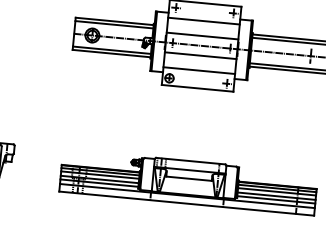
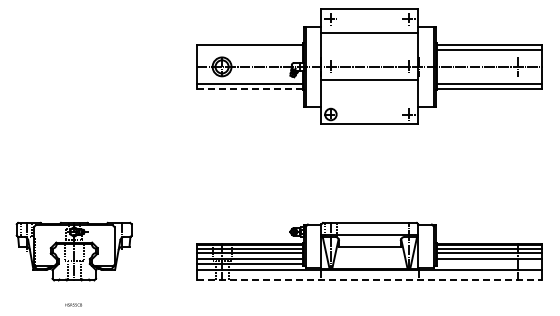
line: (113, 24) -> (249, 49), removed
line: (202, 35) -> (369, 53), removed
line: (111, 53) -> (250, 88), solid -> dashed
line: (198, 70) -> (369, 100), removed
line: (276, 199) -> (489, 263), removed
line: (187, 203) -> (370, 280), solid -> dashed

